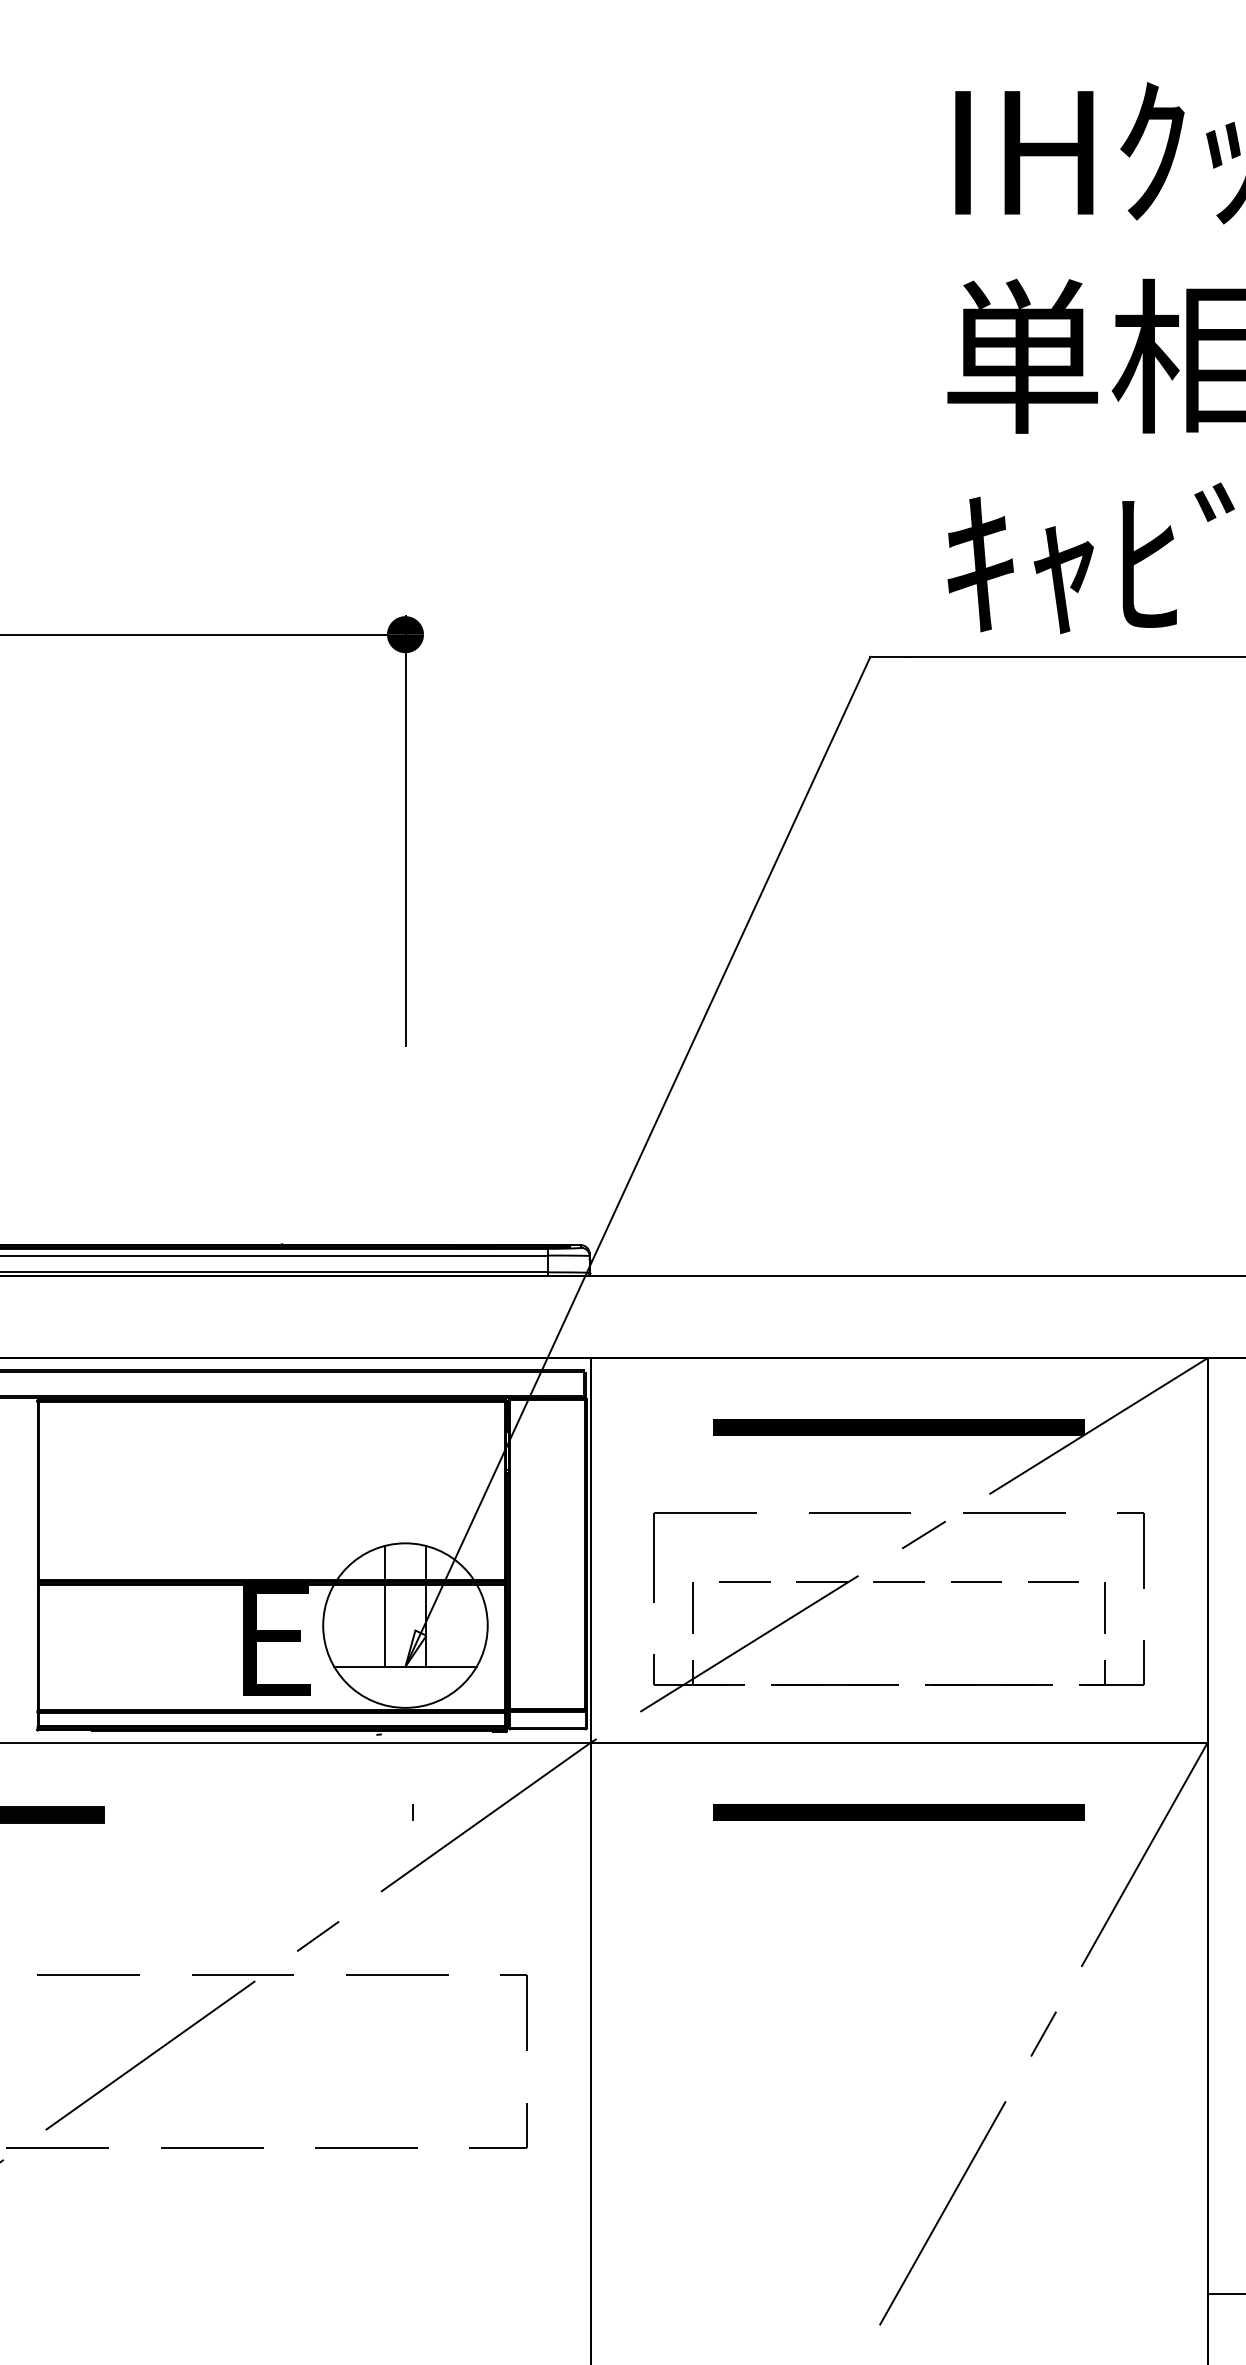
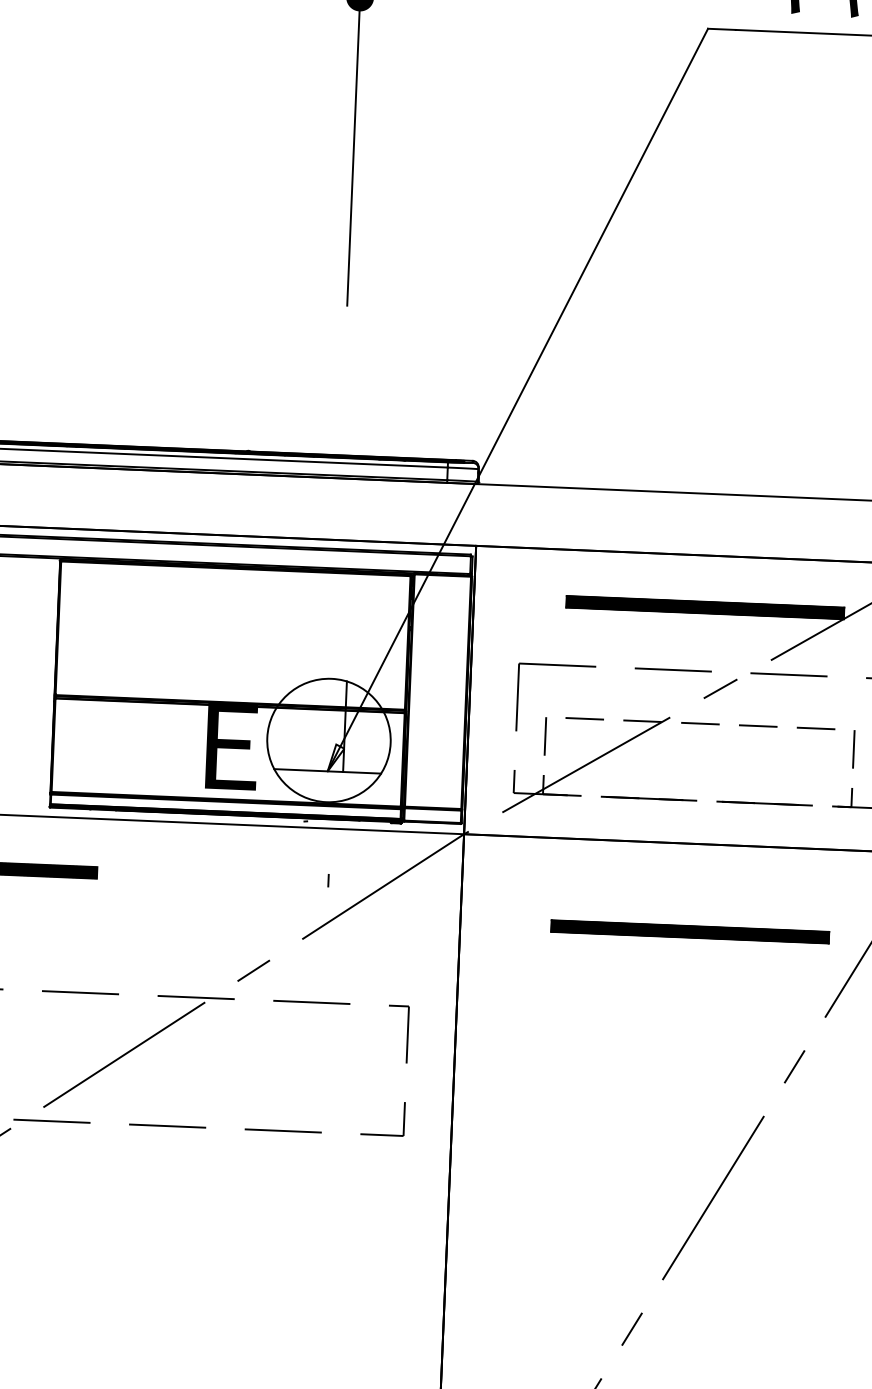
line: (384, 1605) -> (313, 724), removed
part: (898, 1812) -> (689, 932), moved

